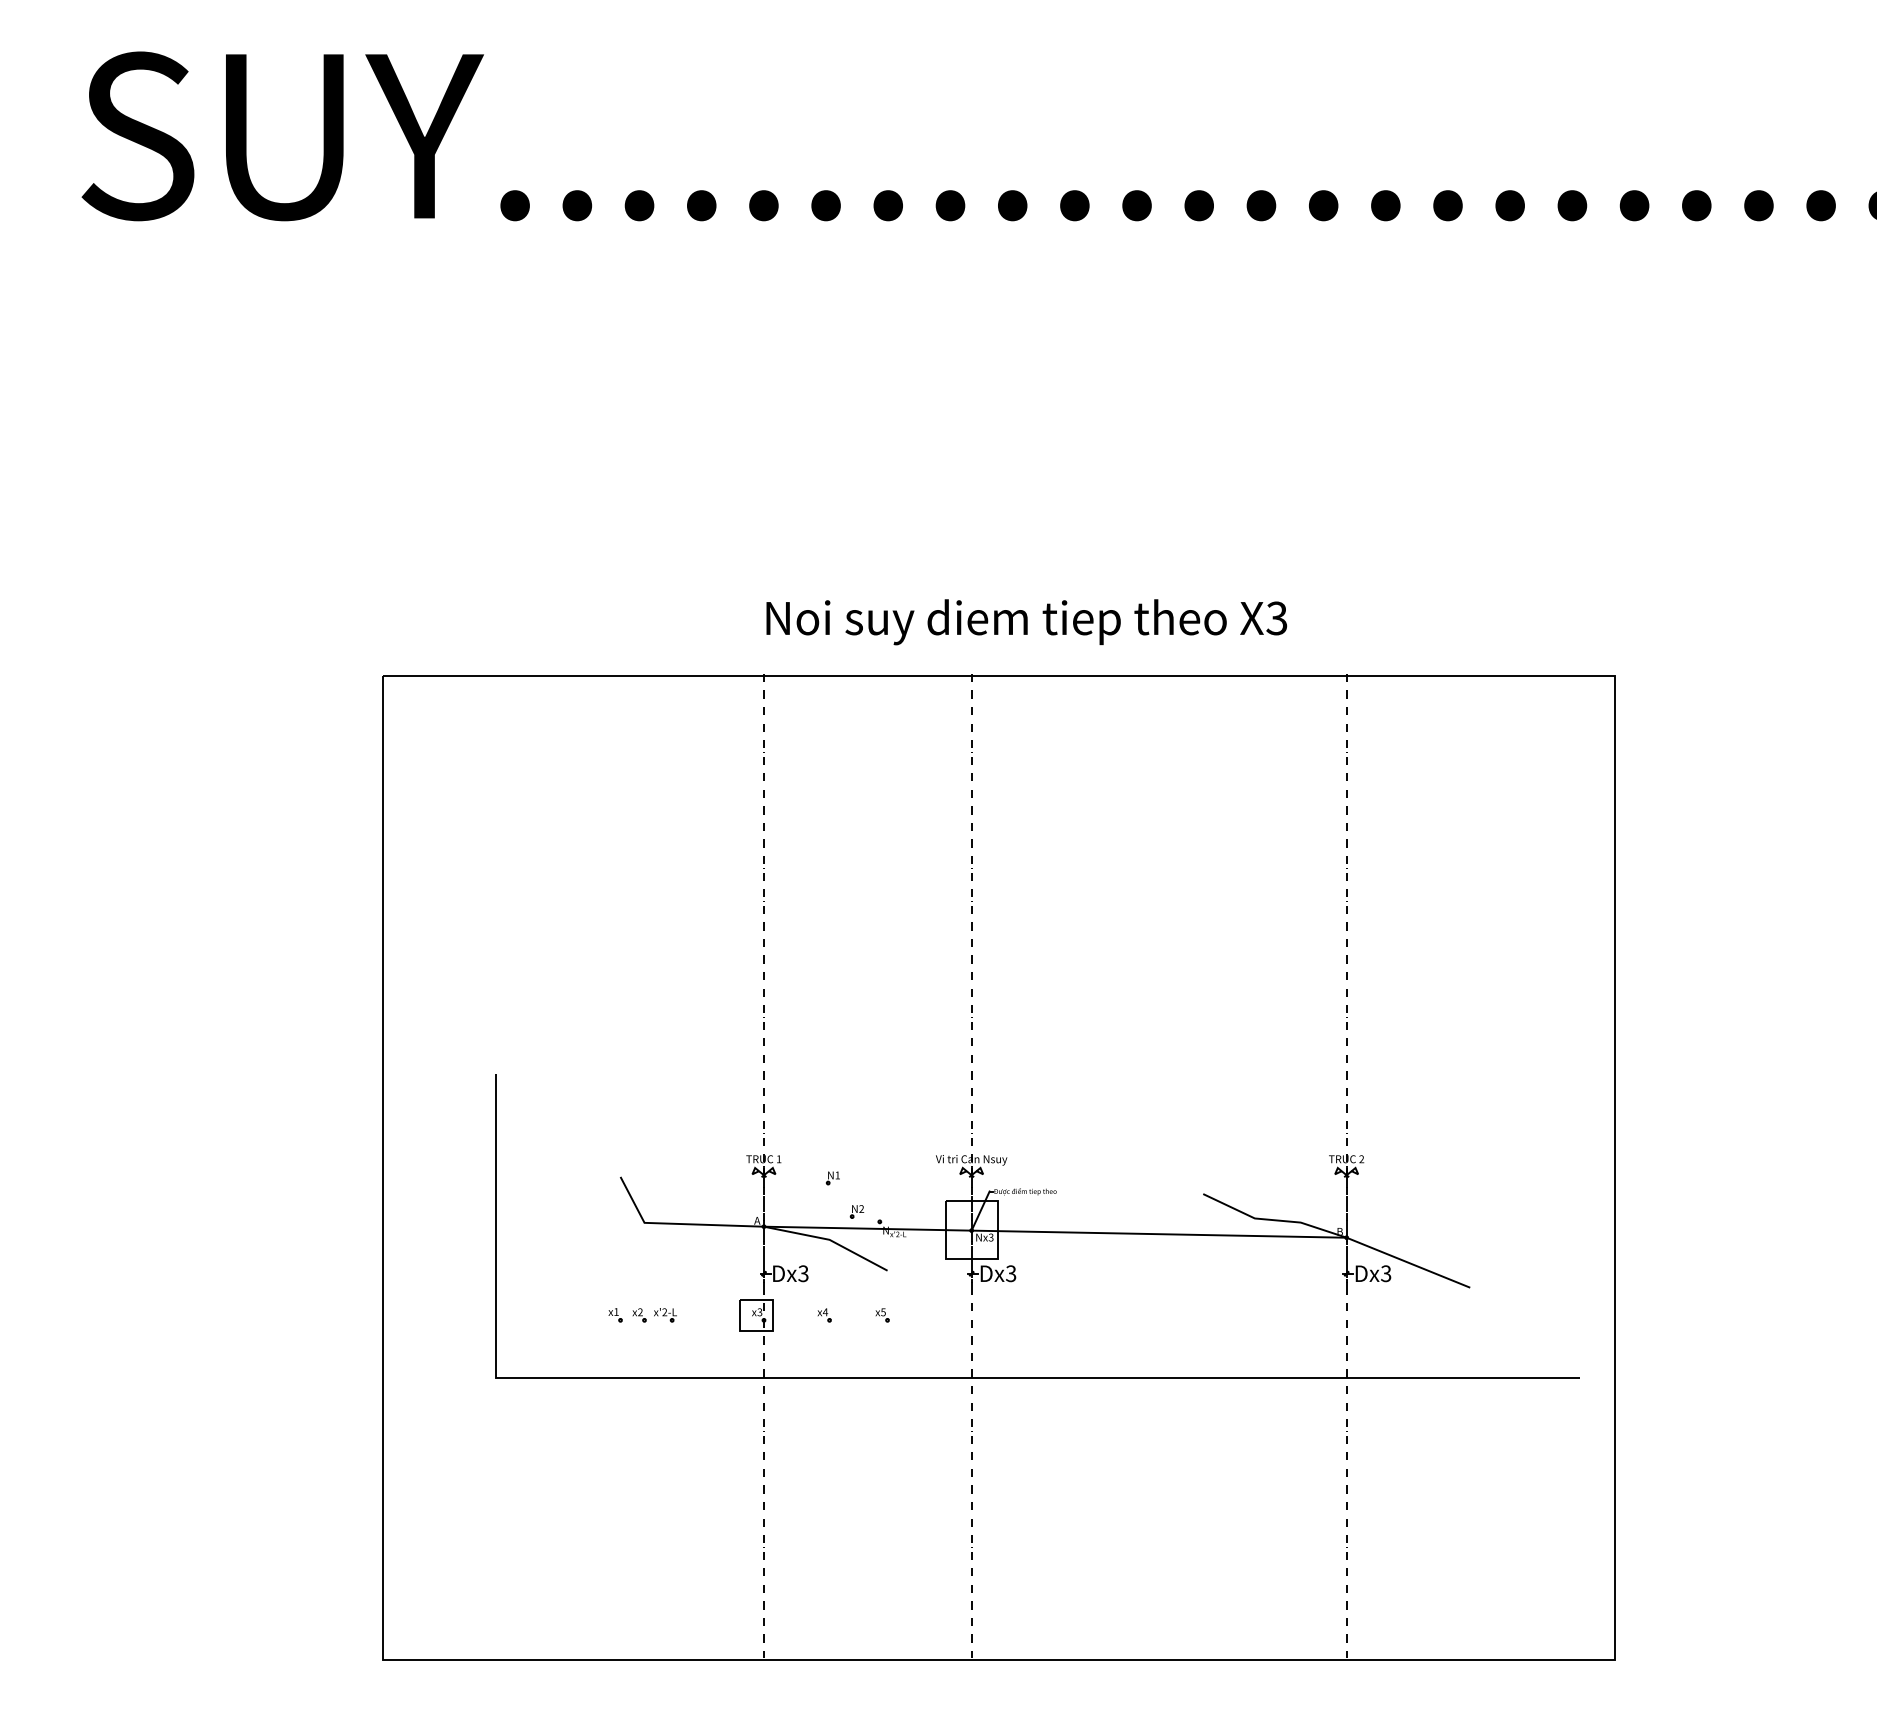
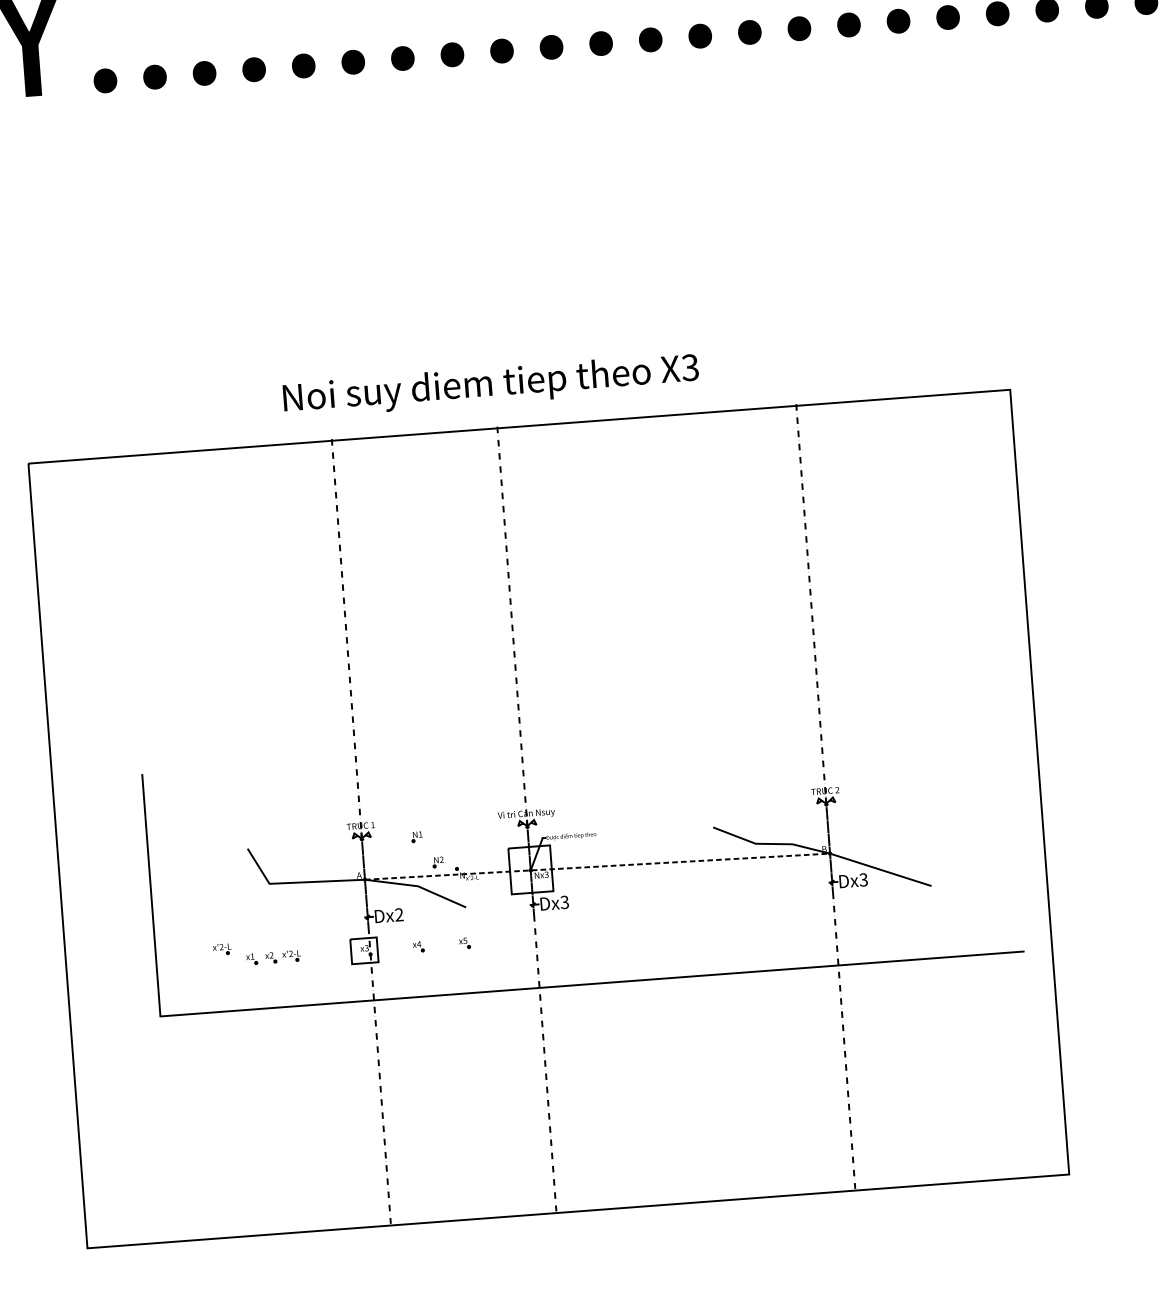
text: (1026, 622) -> (490, 385), moved
line: (1055, 1232) -> (597, 866), solid -> dashed
text: (803, 1273) -> (399, 914), Dx3 -> Dx2
part: (579, 1300) -> (222, 949), added

